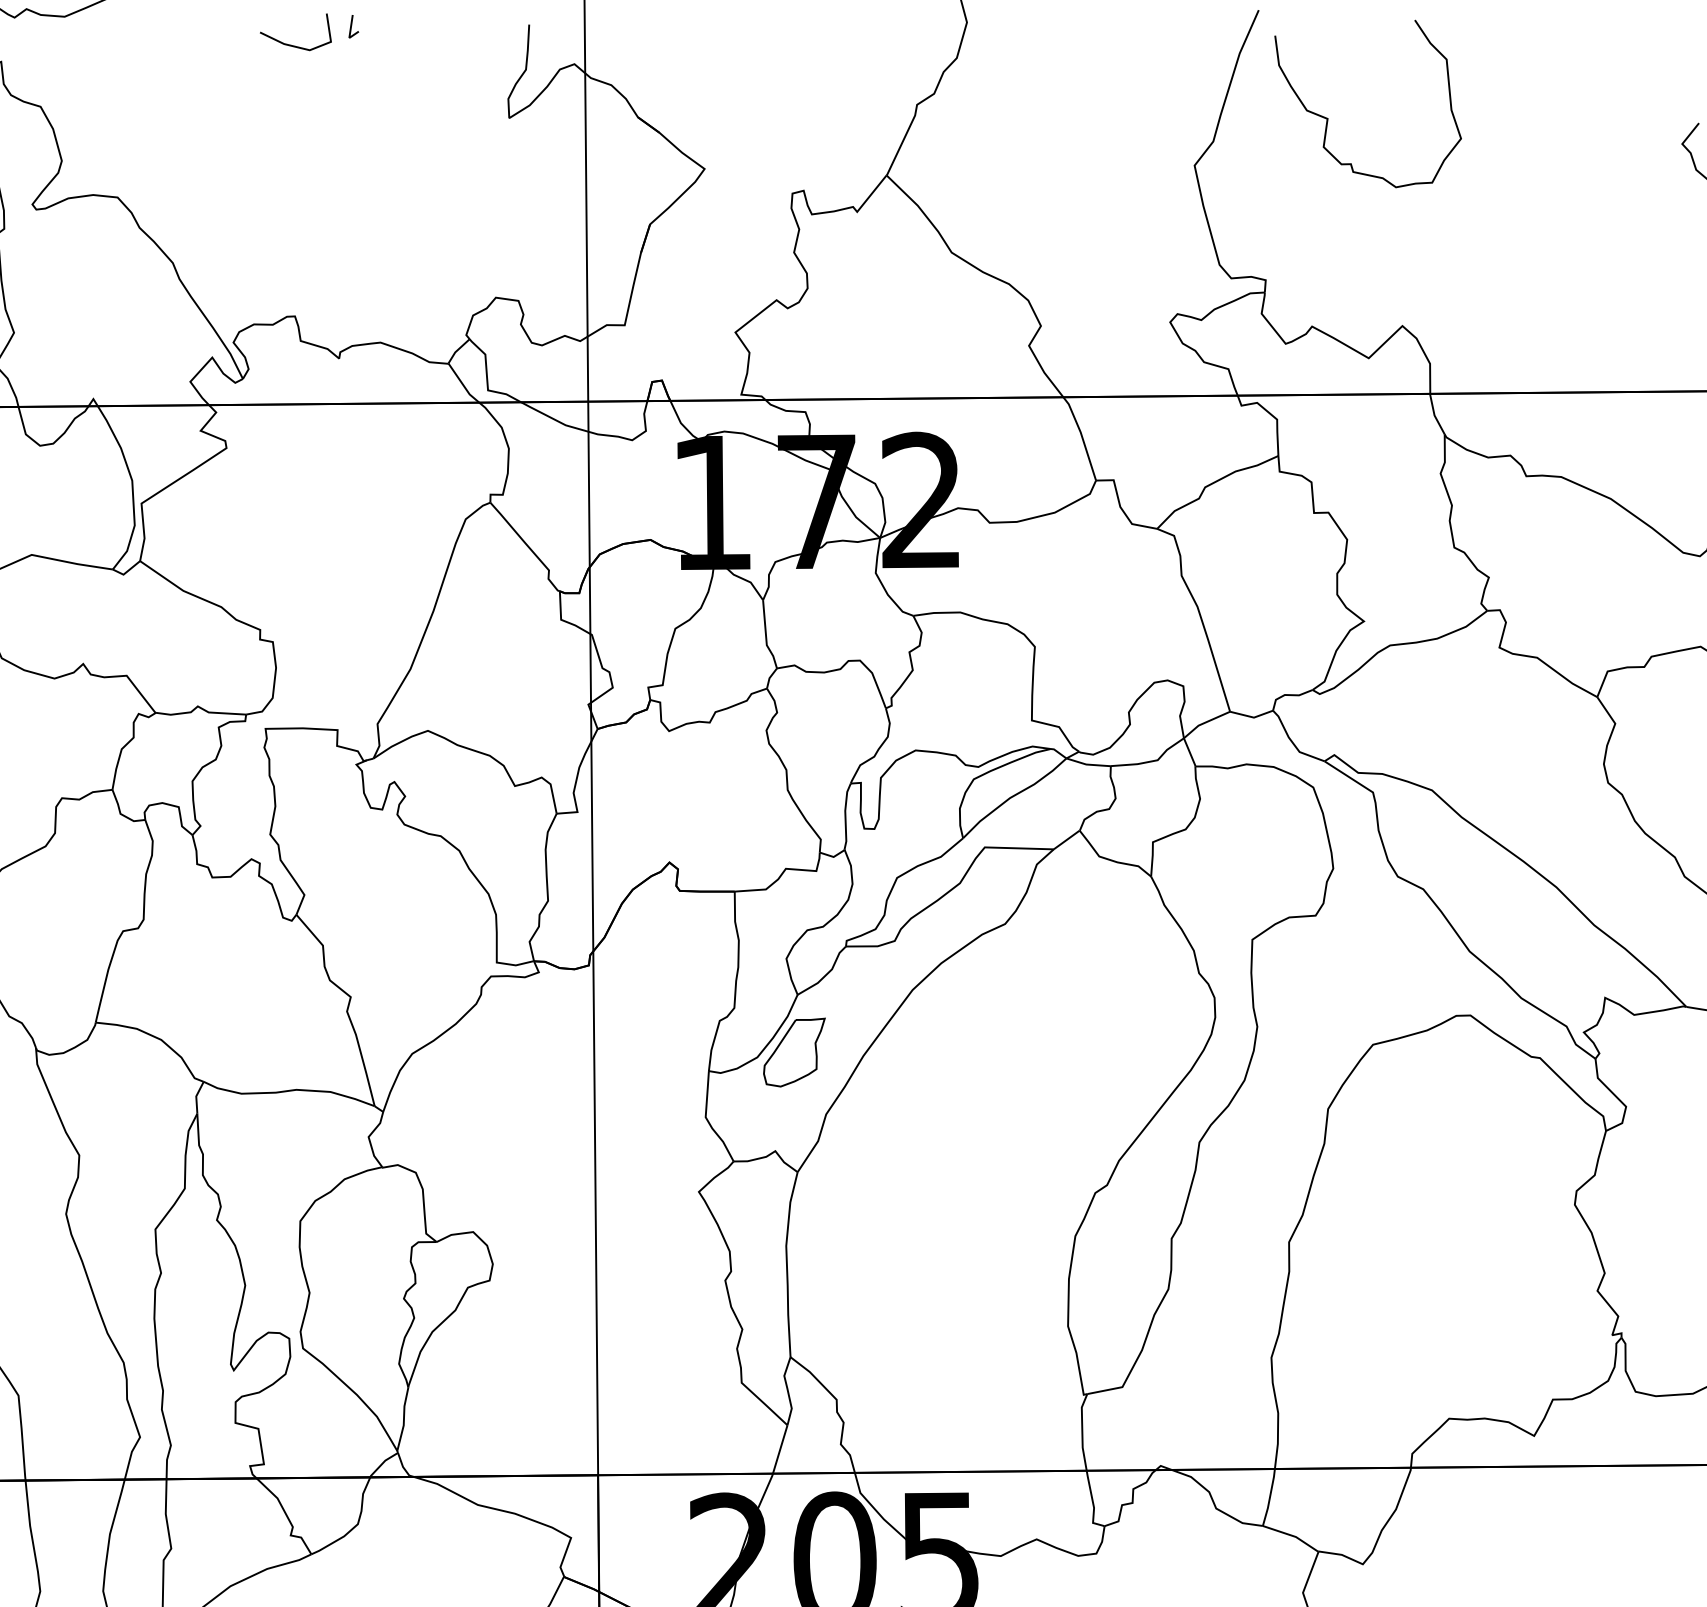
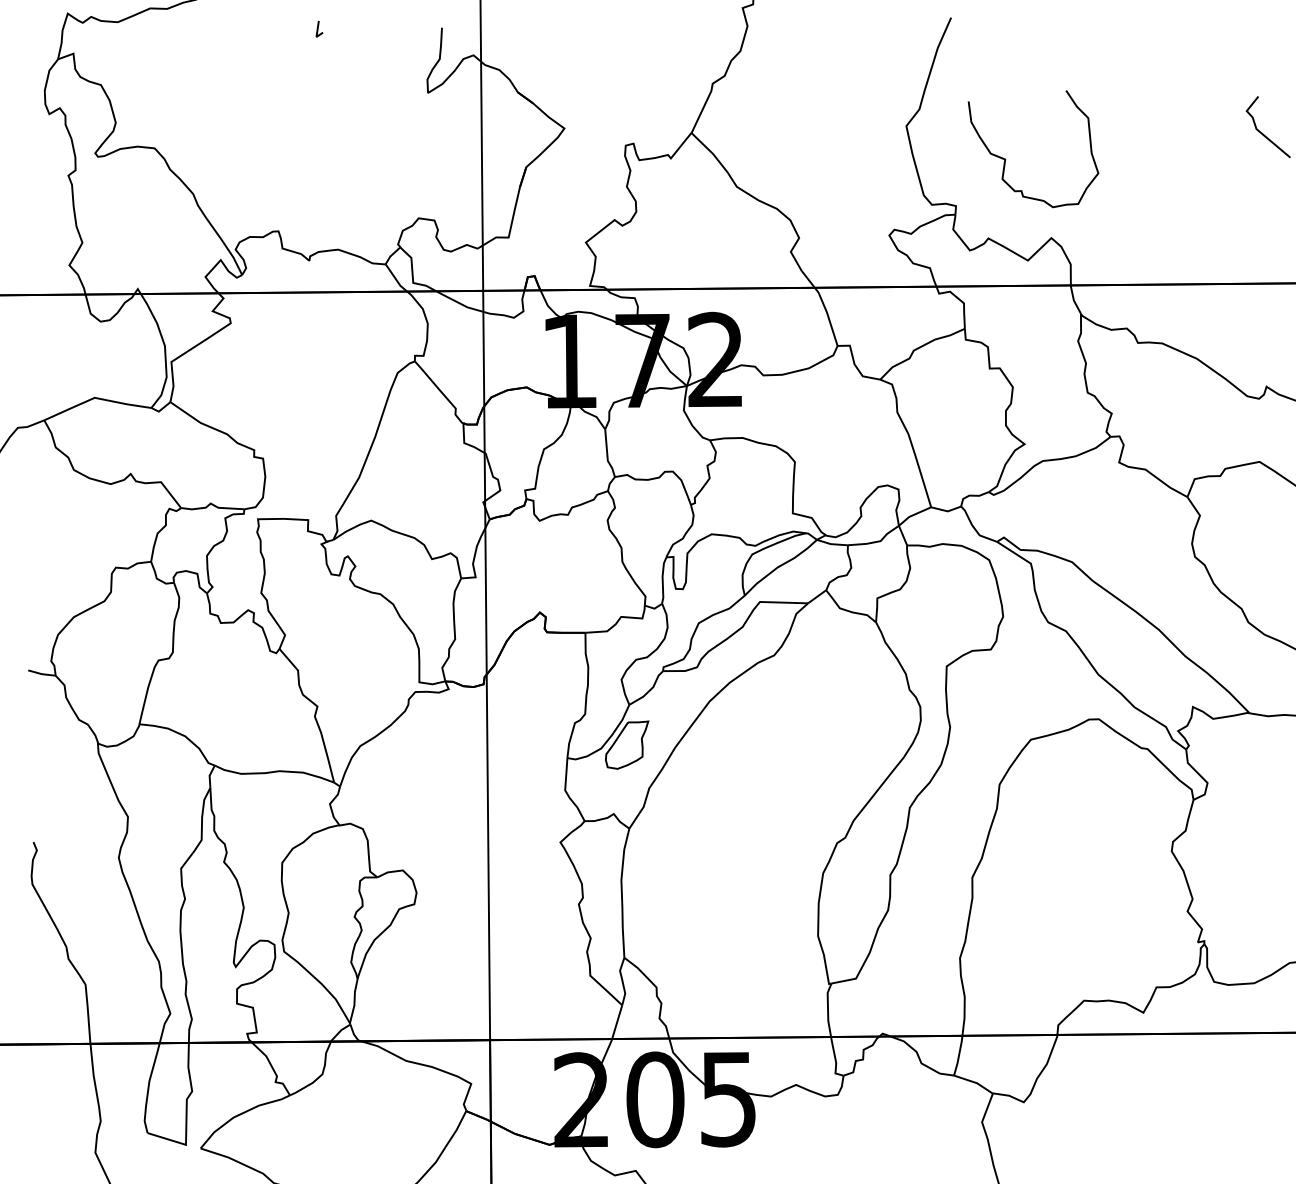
line: (293, 44) -> (277, 41), removed
curve: (1329, 118) -> (1006, 159), moved

